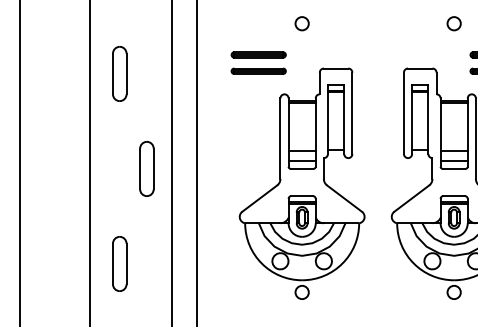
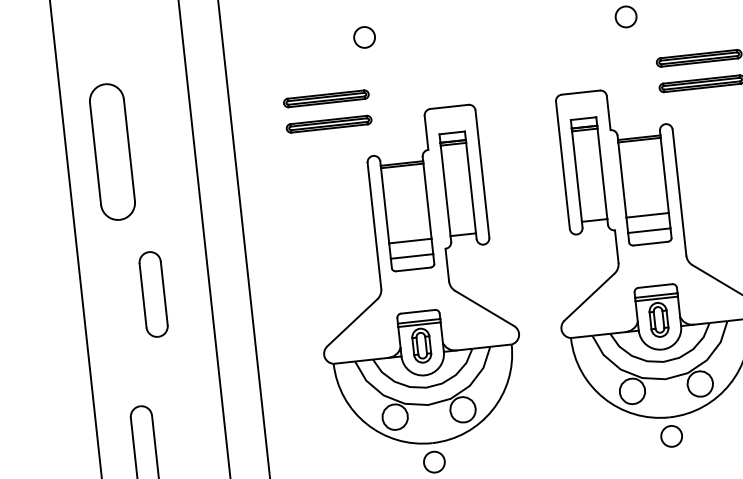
circle: (301, 23) -> (363, 37), moved
part: (119, 73) -> (112, 151), size x1.6
part: (146, 168) -> (152, 293), moved

